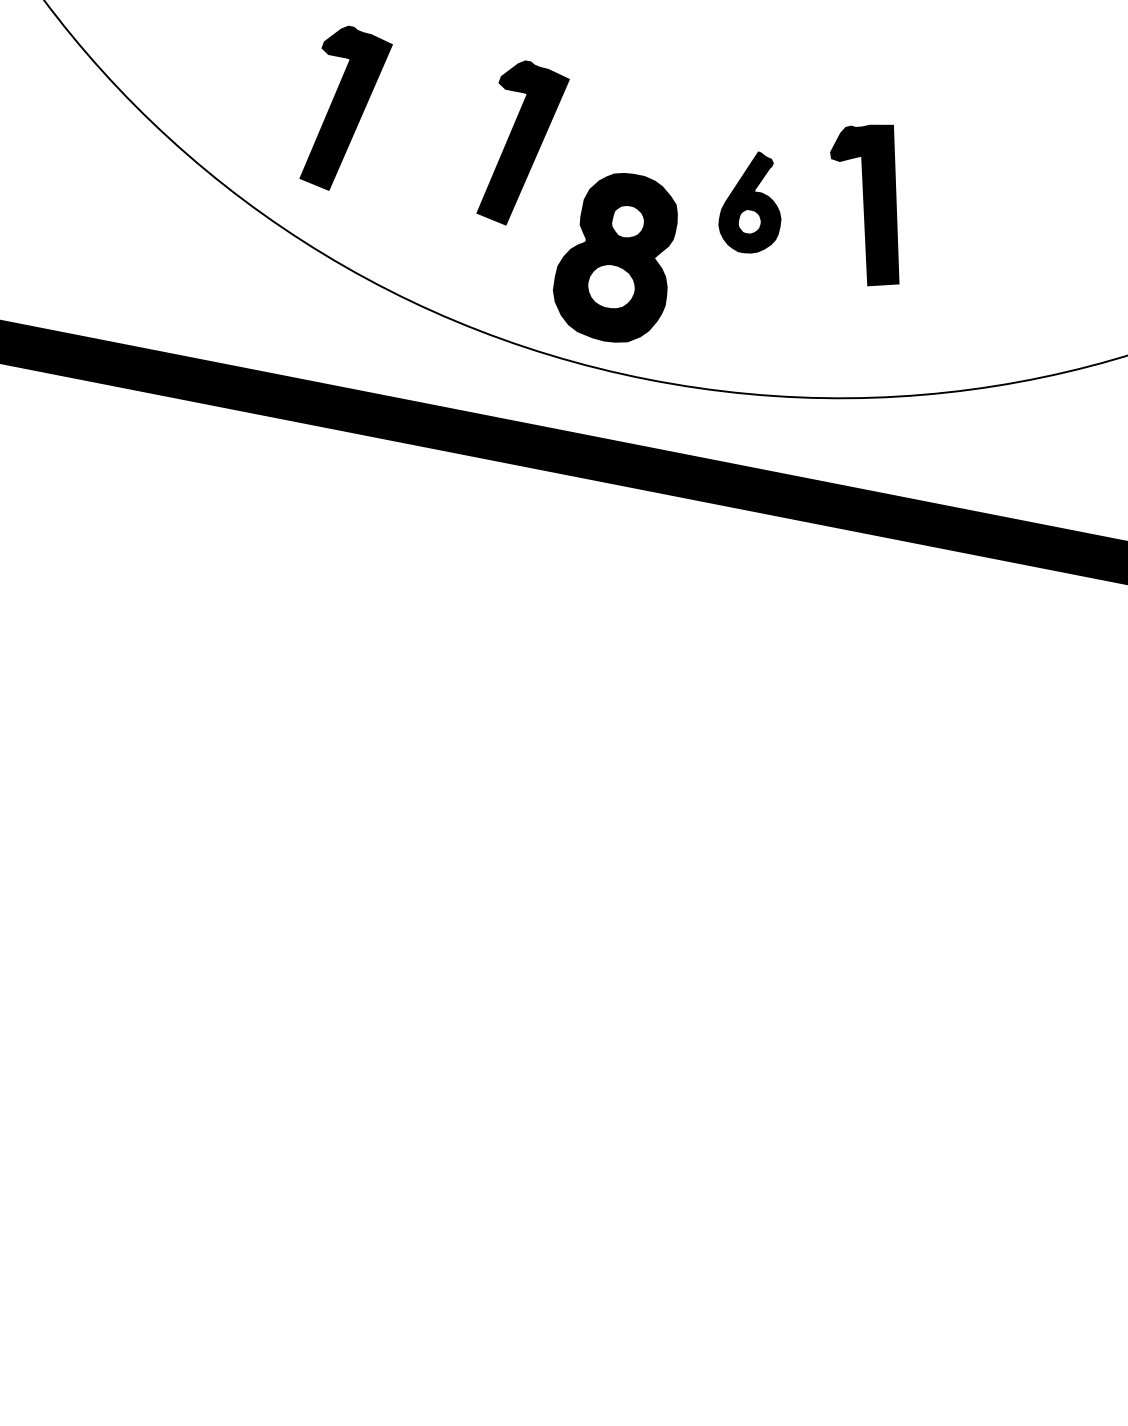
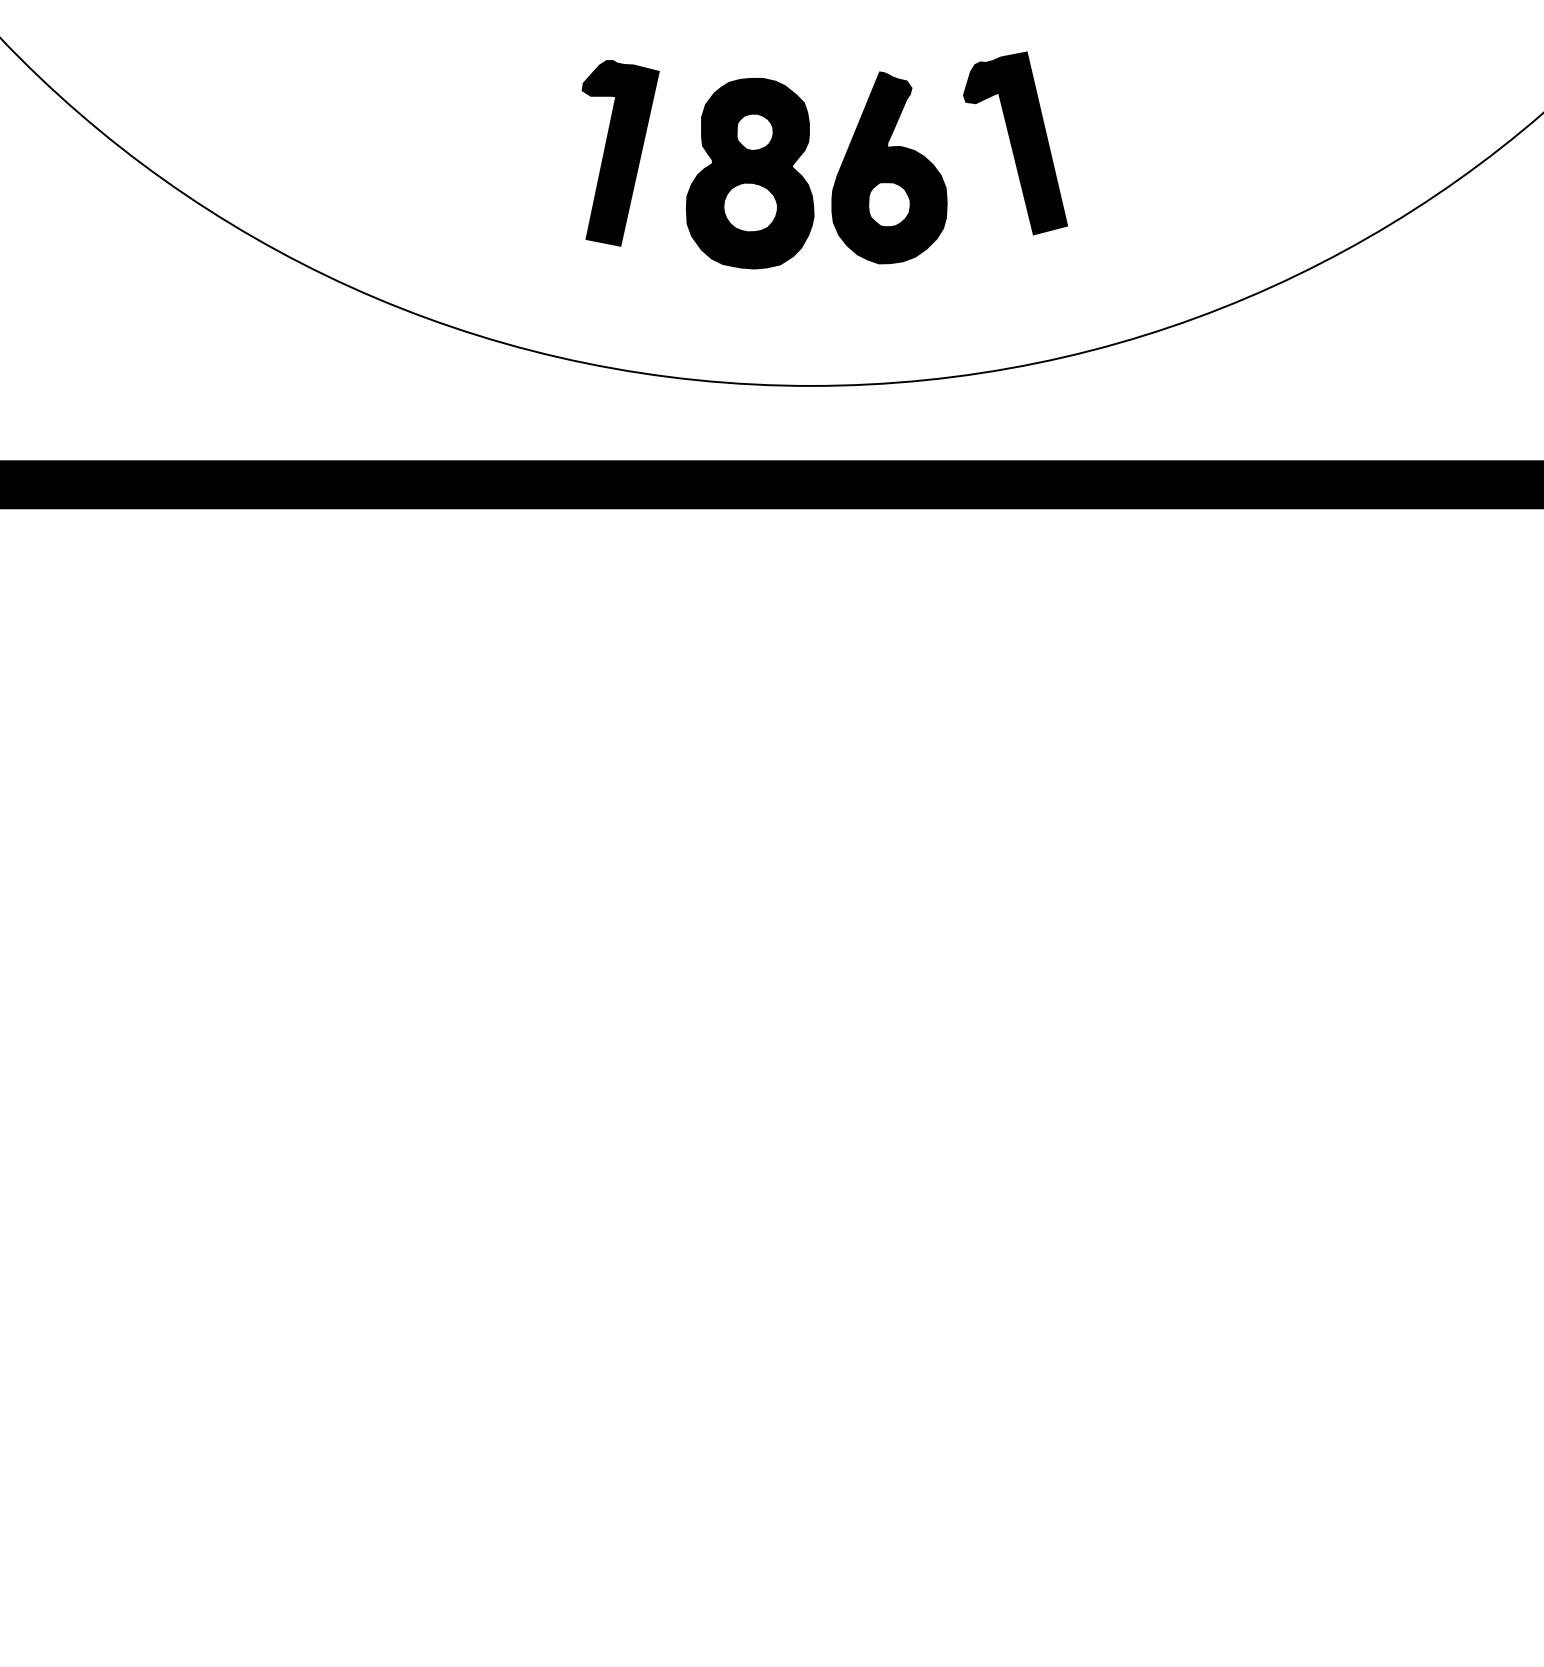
part: (344, 109) -> (417, 153), removed
part: (753, 202) -> (889, 167), size x1.67
part: (617, 257) -> (750, 173), moved

